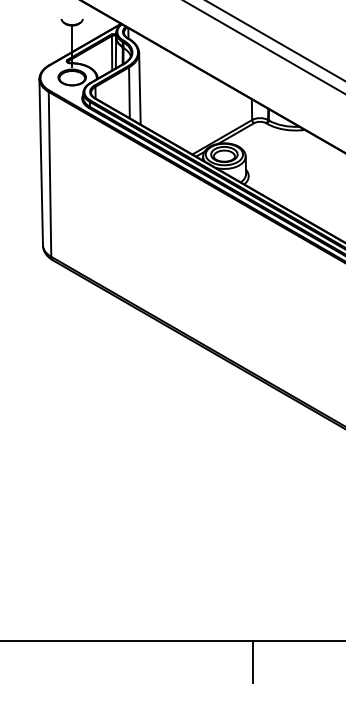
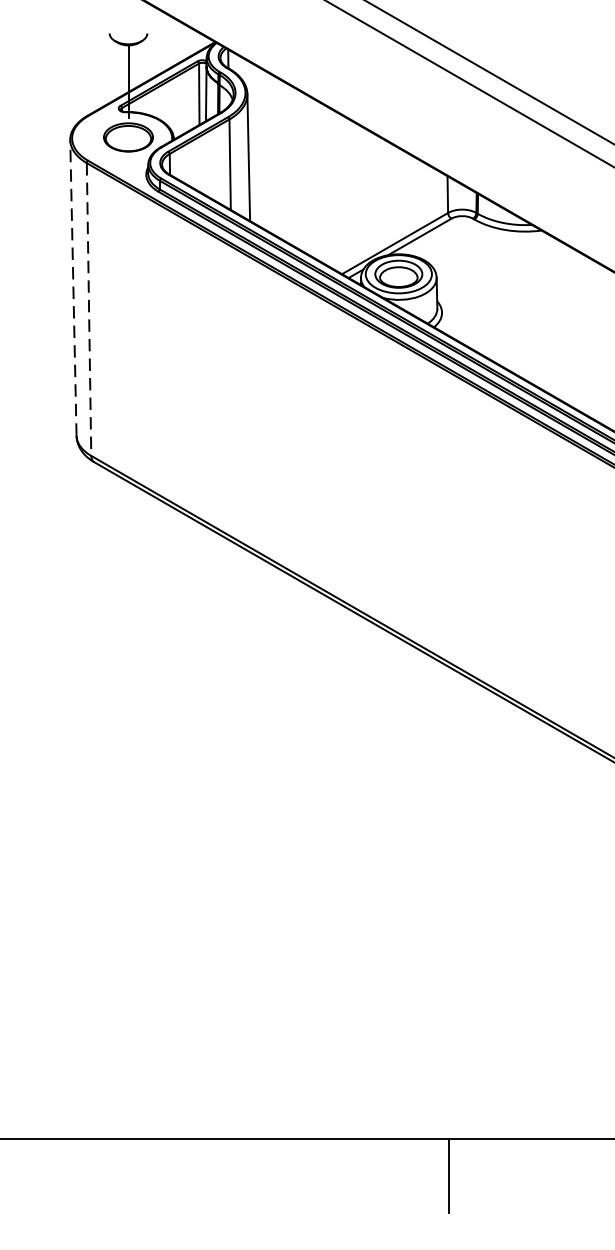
line: (41, 161) -> (73, 286), solid -> dashed
line: (50, 174) -> (89, 309), solid -> dashed

